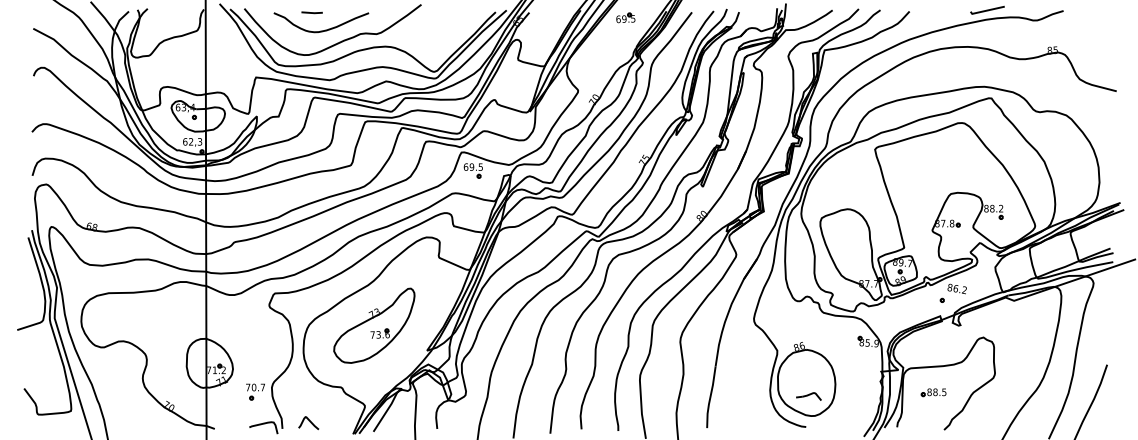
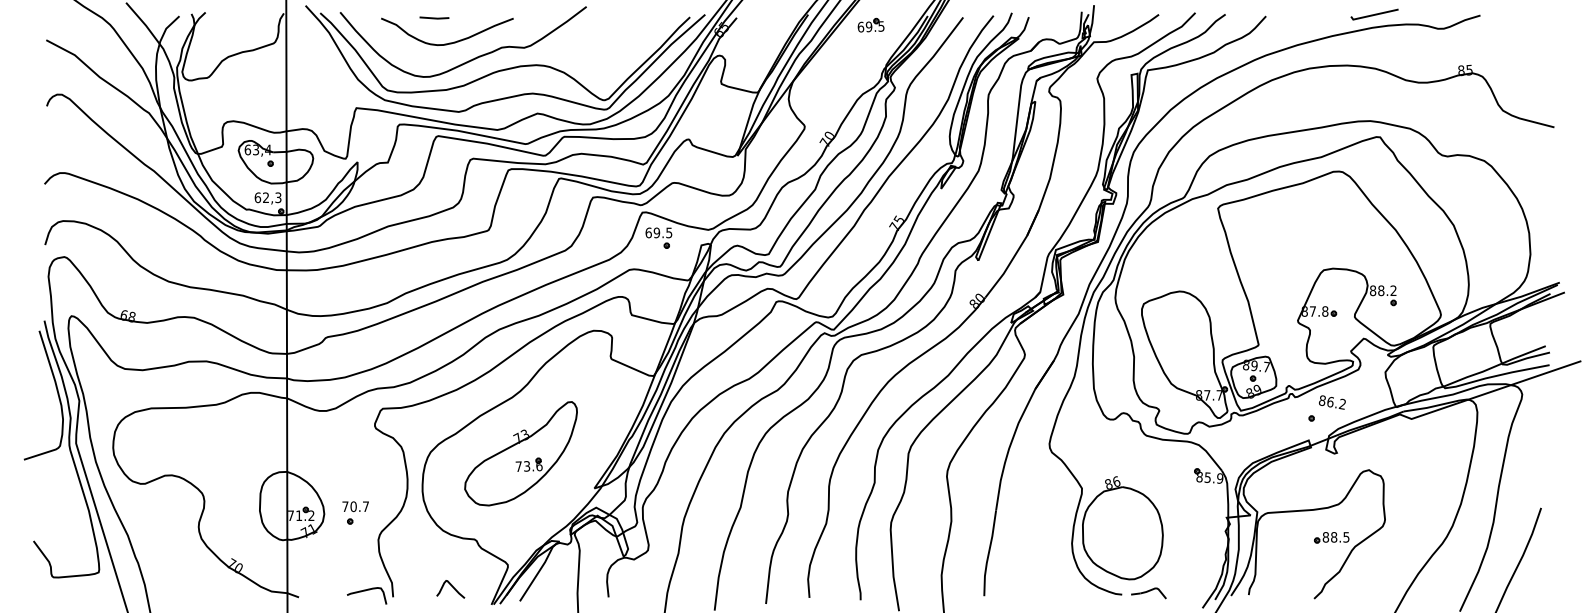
part: (255, 391) -> (355, 512), moved
part: (933, 392) -> (1331, 537), moved
part: (808, 396) -> (1148, 593), moved
curve: (310, 421) -> (452, 587), moved

